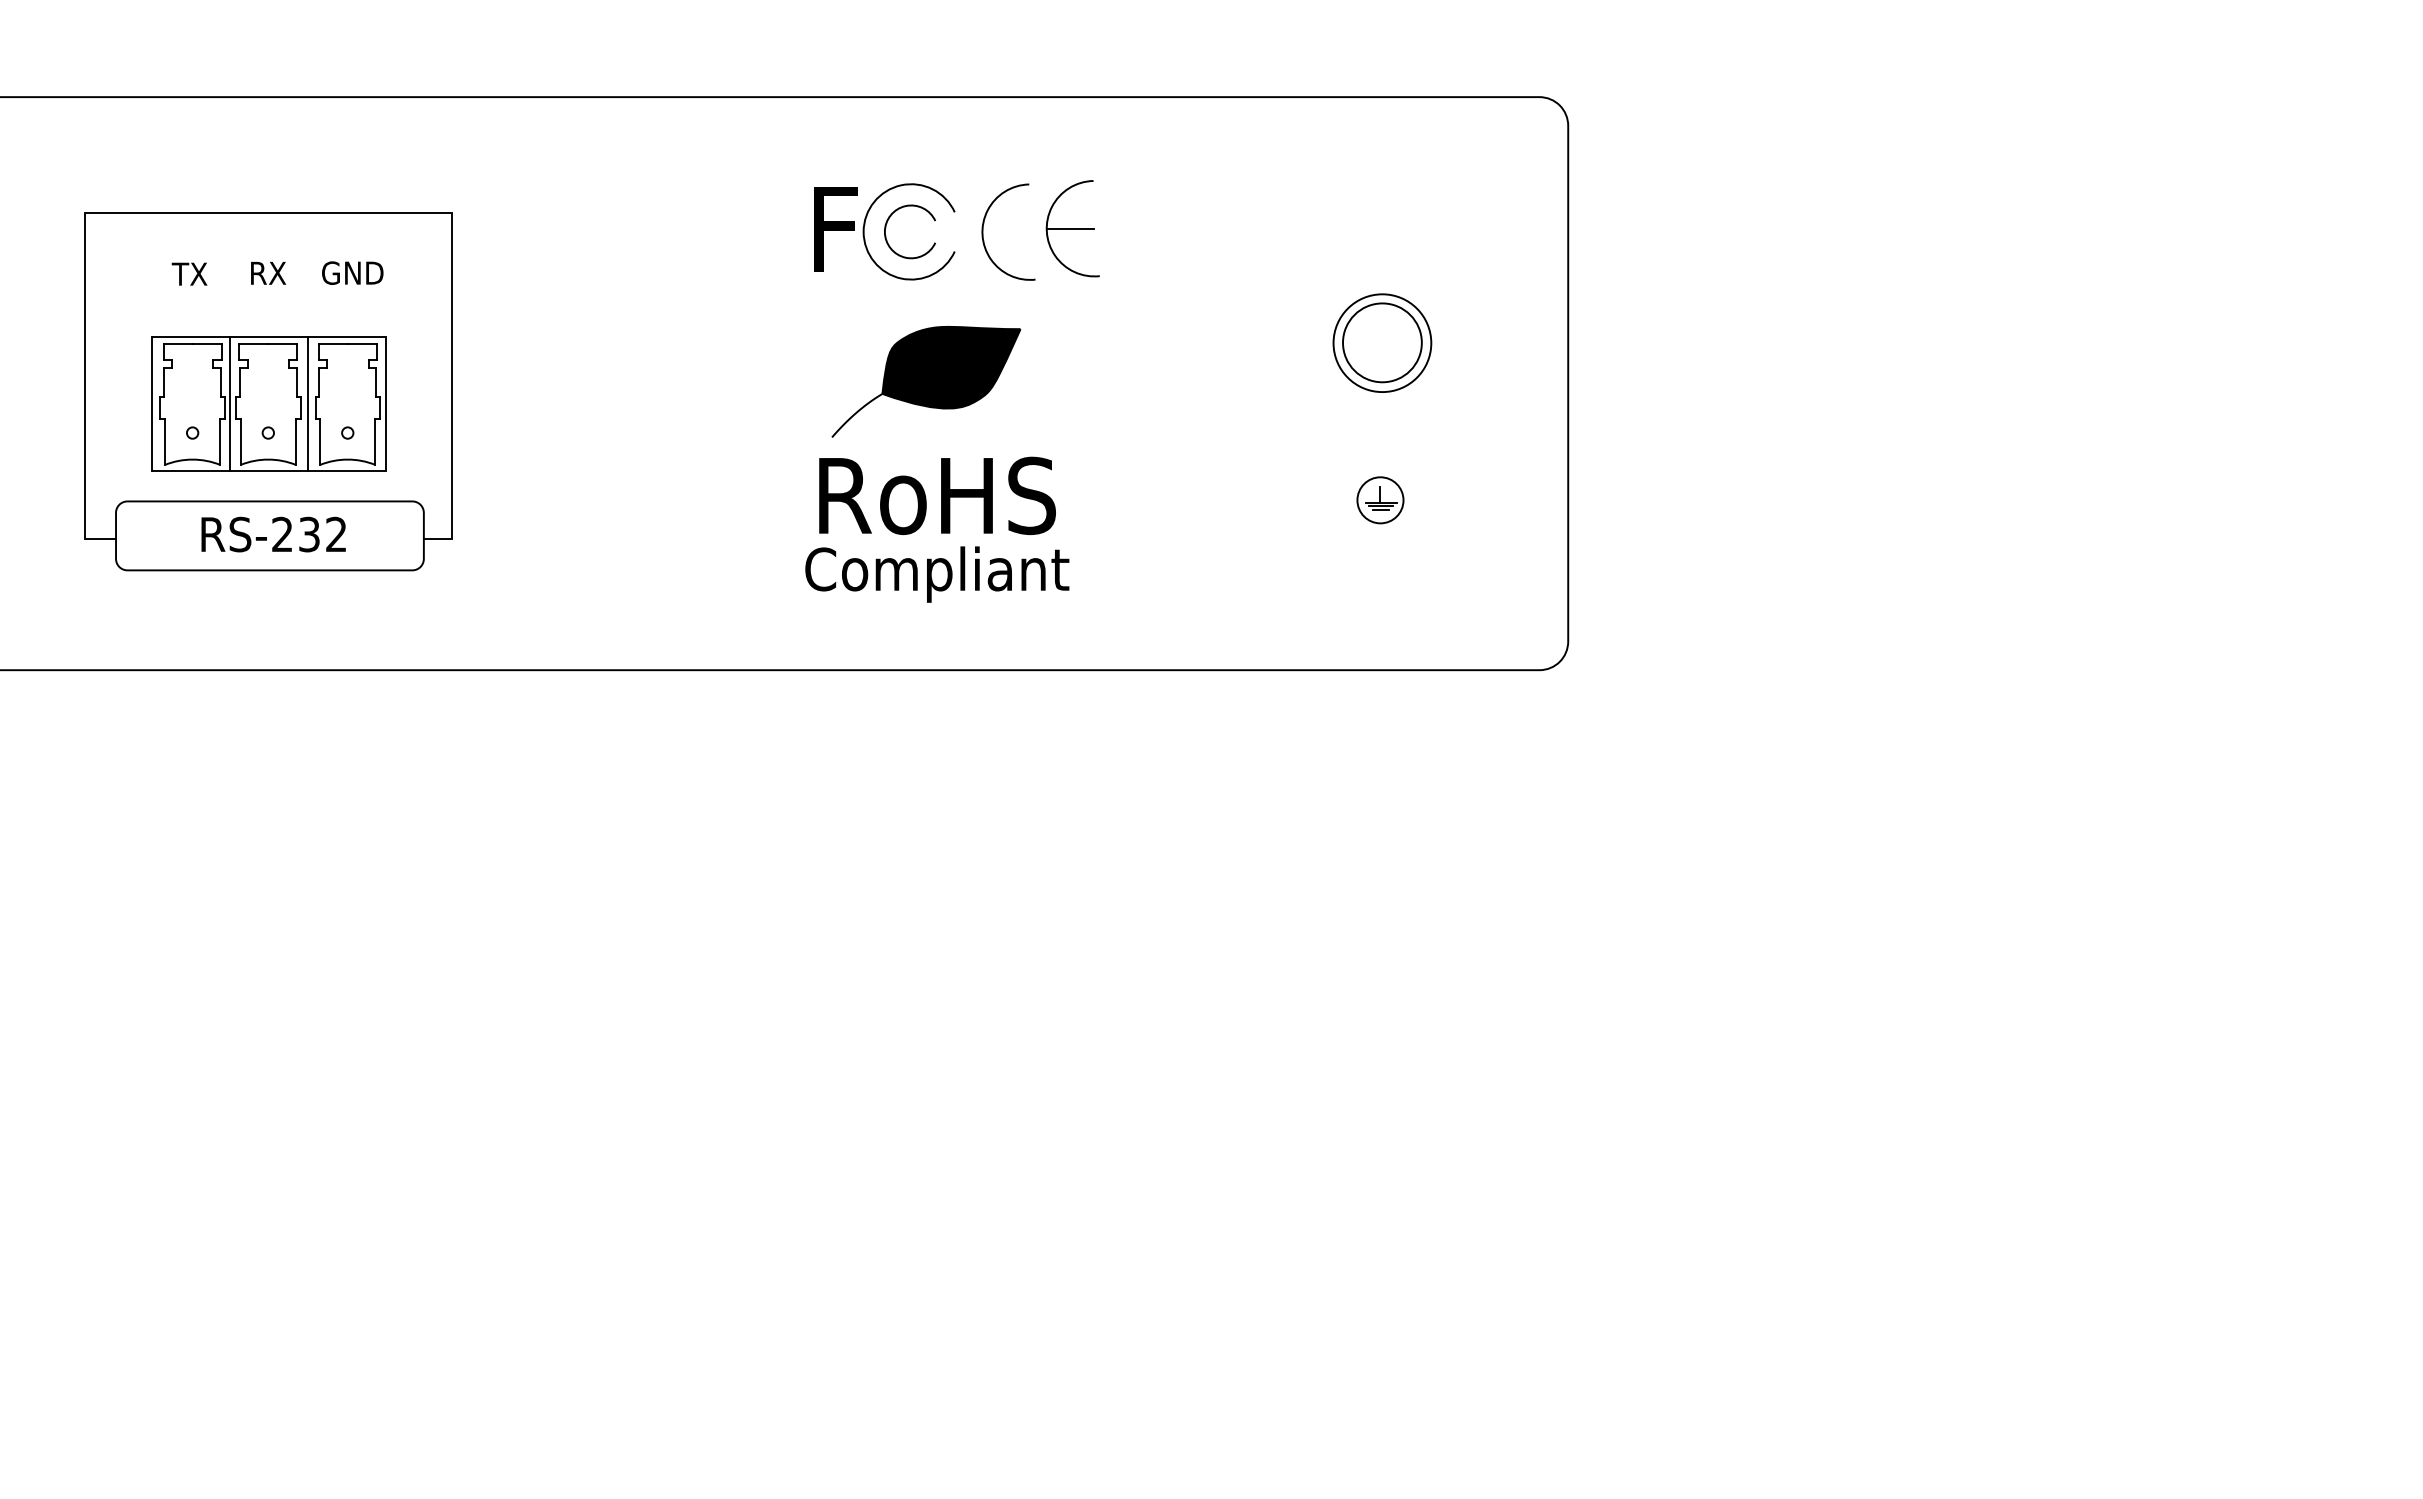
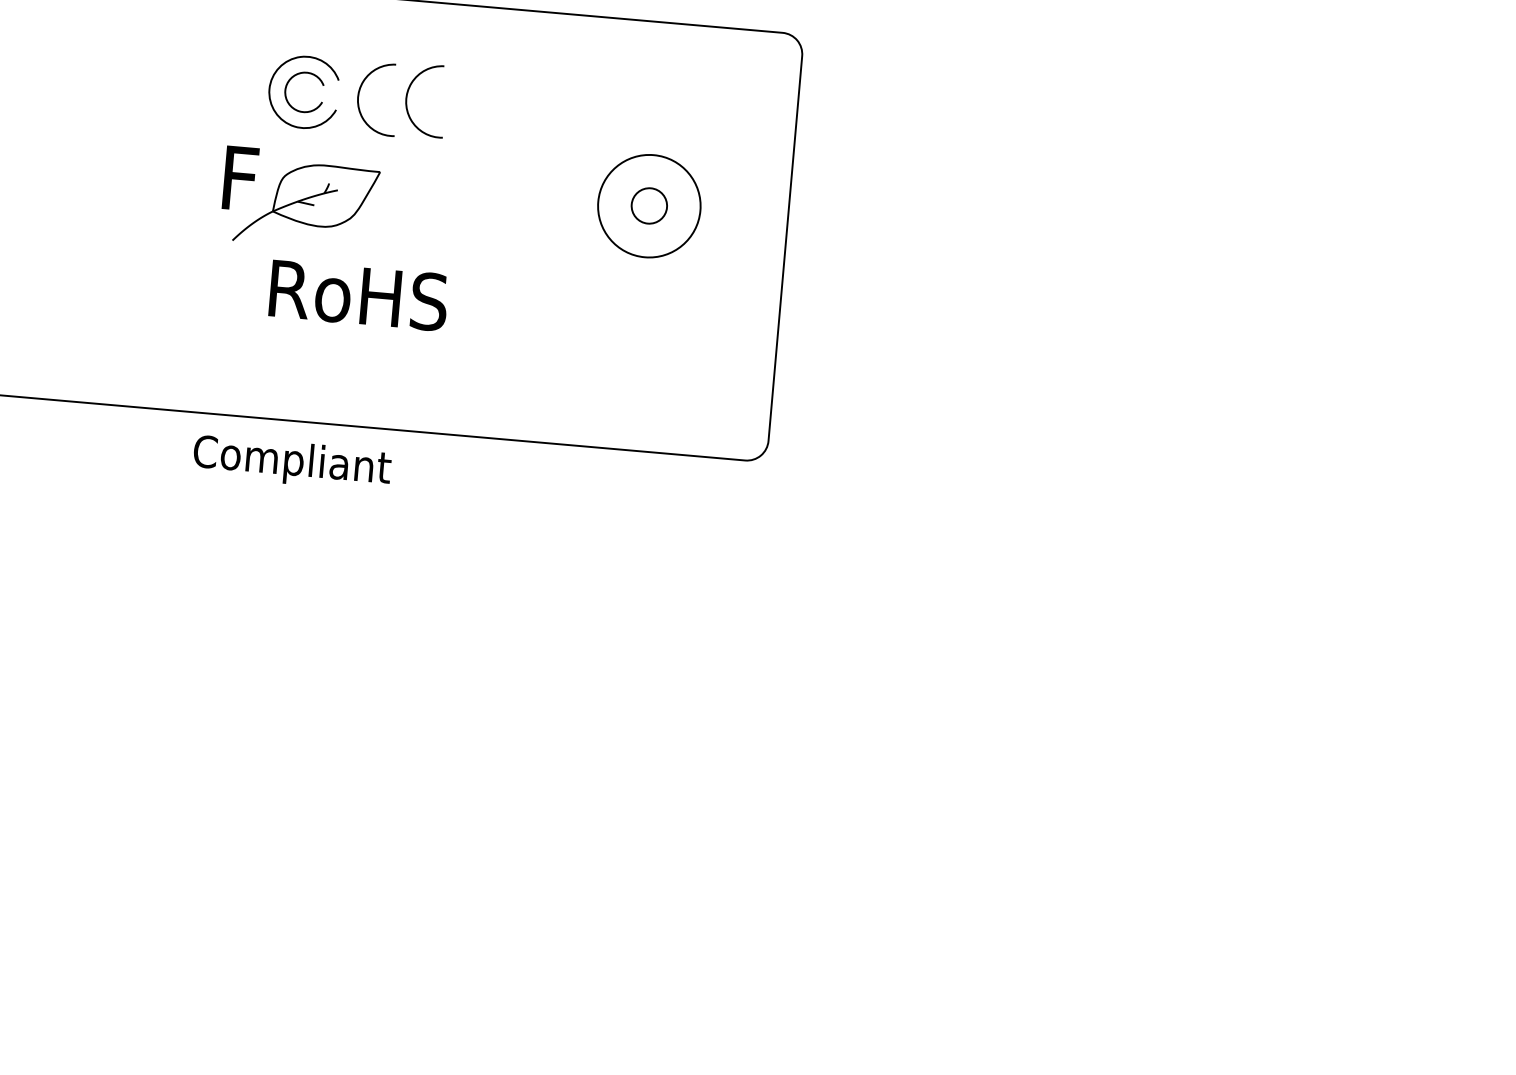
line: (1070, 228) -> (424, 100), removed
text: (835, 229) -> (240, 178), moved
circle: (1382, 342) -> (649, 205), size x0.6
circle: (1382, 343) -> (649, 206), size x1.4
fill: (951, 367) -> (326, 196), removed
text: (937, 495) -> (358, 295), moved
part: (1380, 500) -> (637, 323), removed
text: (937, 574) -> (292, 463), moved

